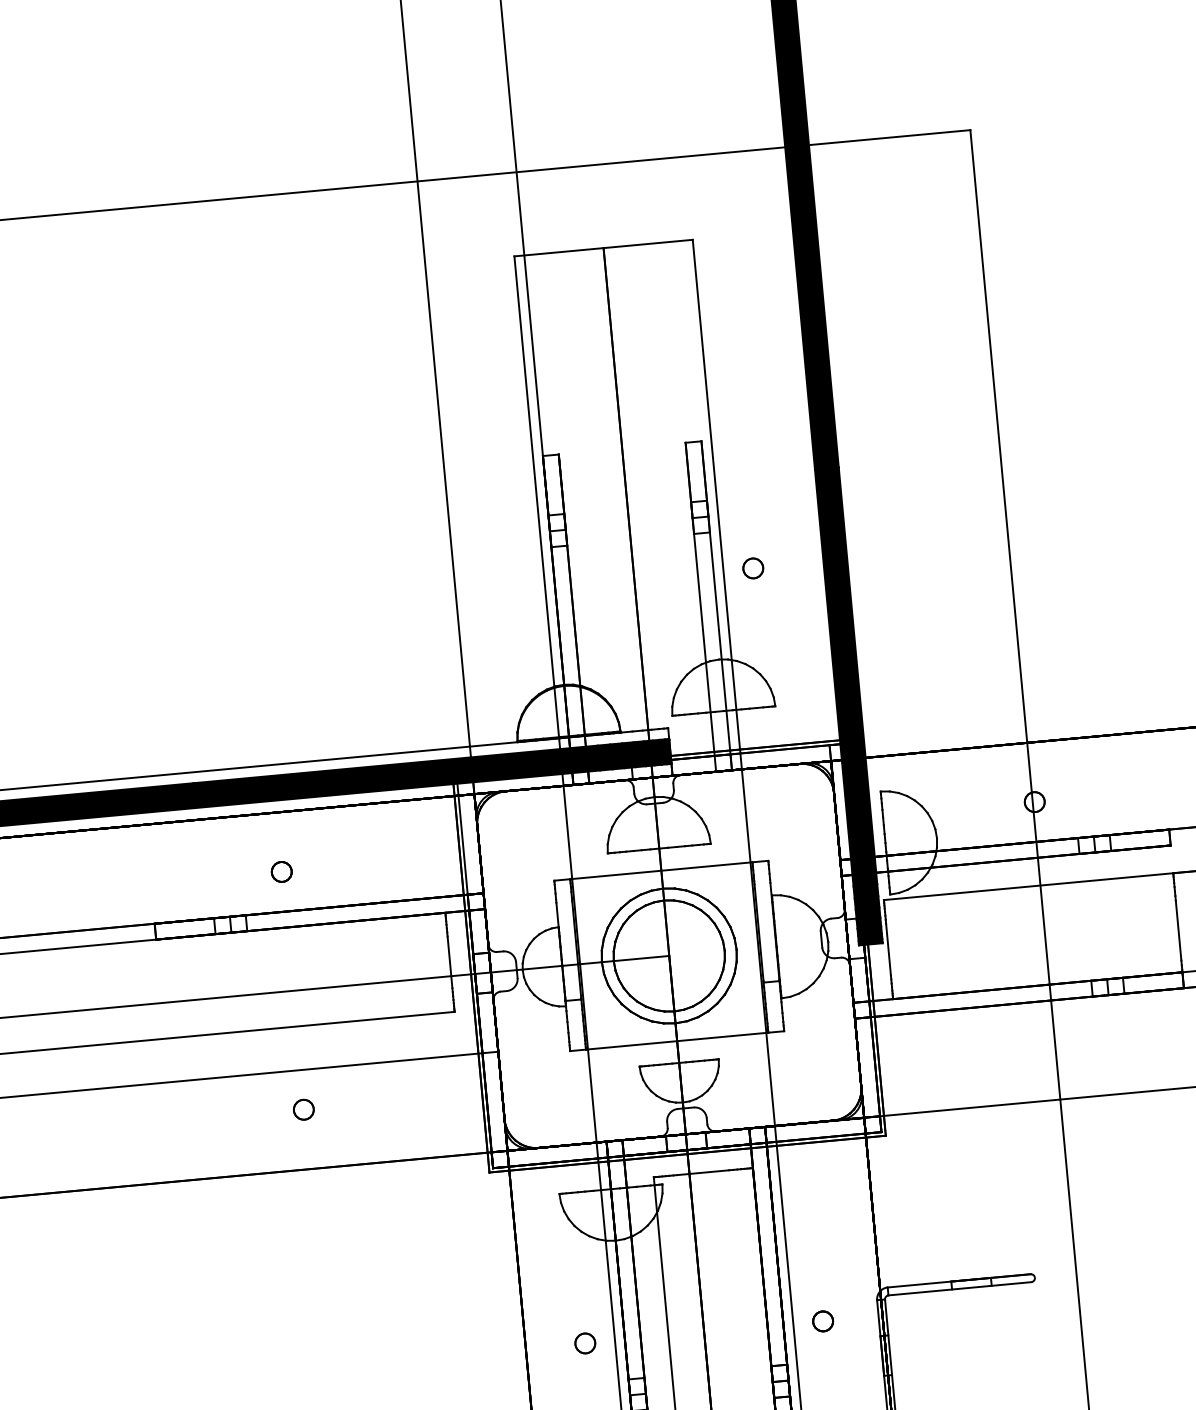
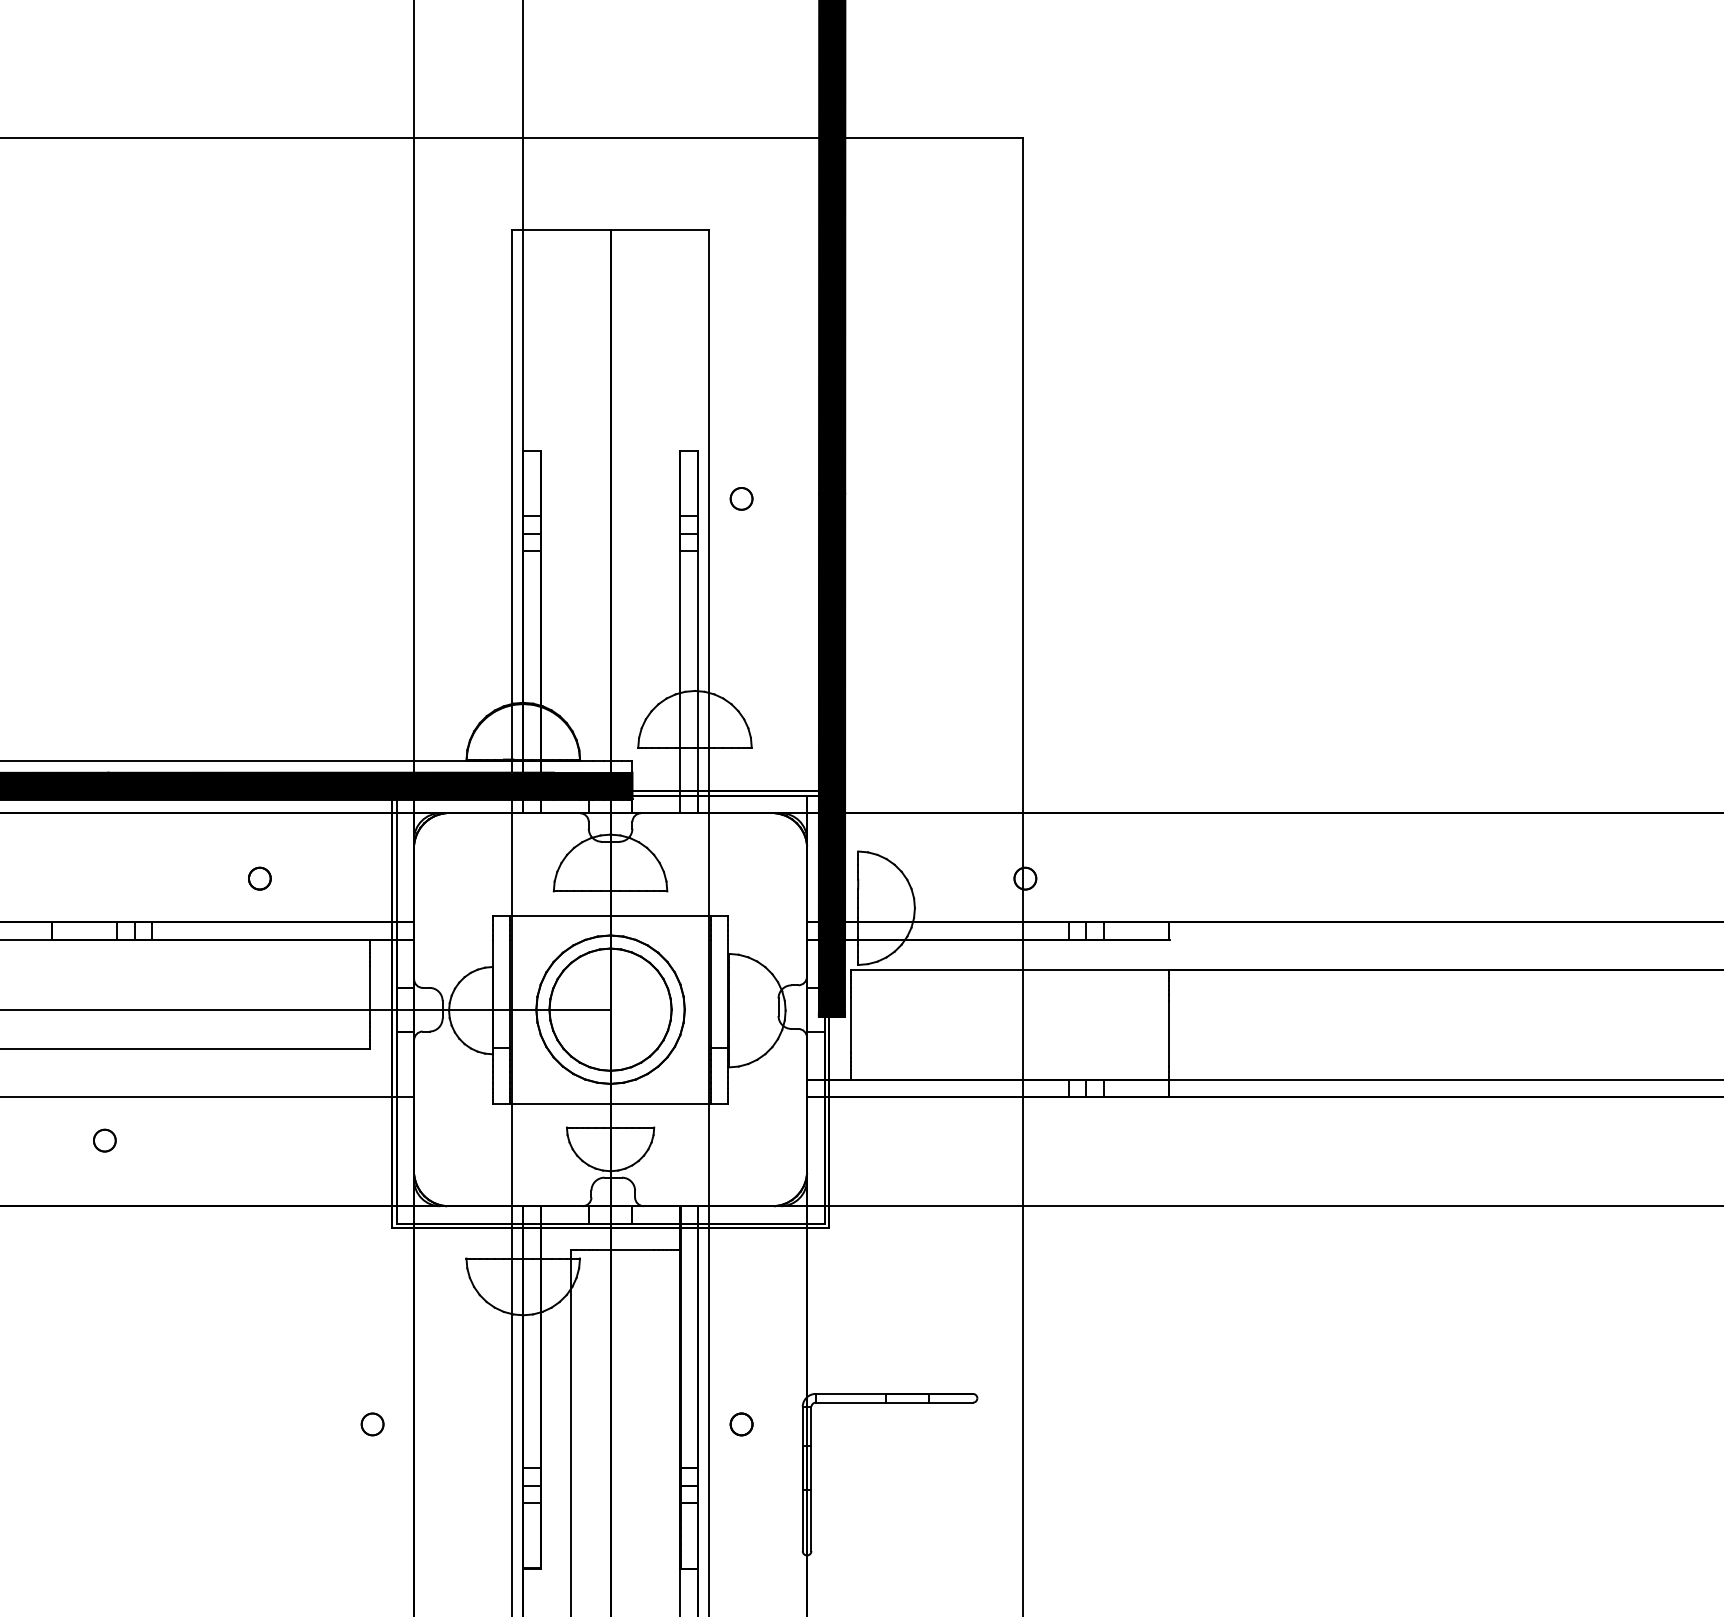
part: (753, 568) -> (741, 498), moved
part: (281, 871) -> (259, 878), moved
part: (303, 1109) -> (104, 1140), moved
part: (585, 1343) -> (372, 1424), moved

